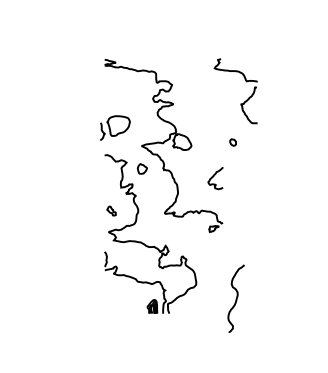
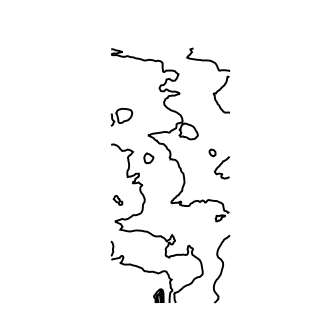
part: (240, 103) -> (212, 92), moved
part: (115, 127) -> (121, 116), size x0.71
part: (232, 142) -> (211, 152), moved
curve: (235, 298) -> (220, 268), moved

